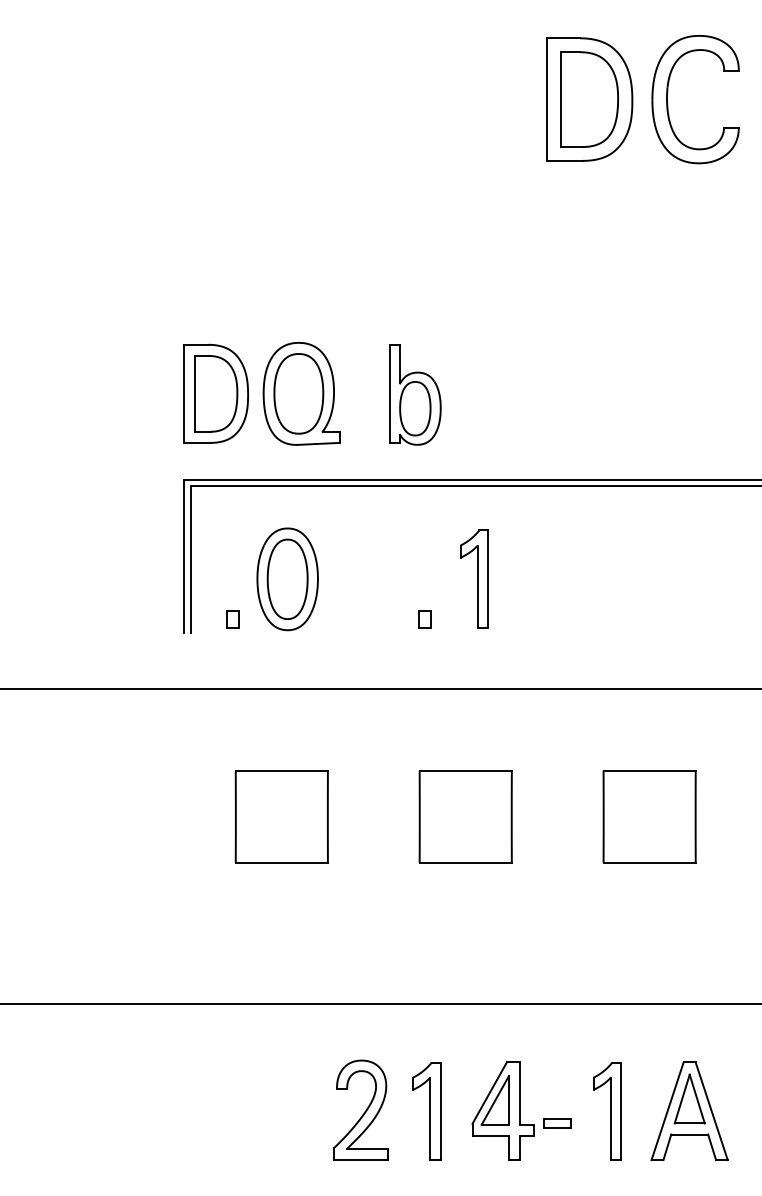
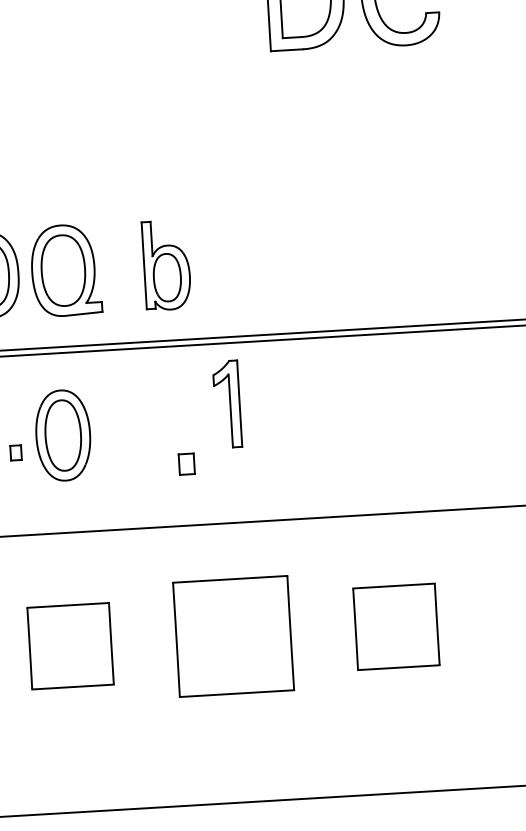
part: (474, 578) -> (227, 403), moved
part: (232, 619) -> (15, 452), moved
part: (424, 619) -> (186, 463), size x1.4
part: (465, 816) -> (233, 636), size x1.4

